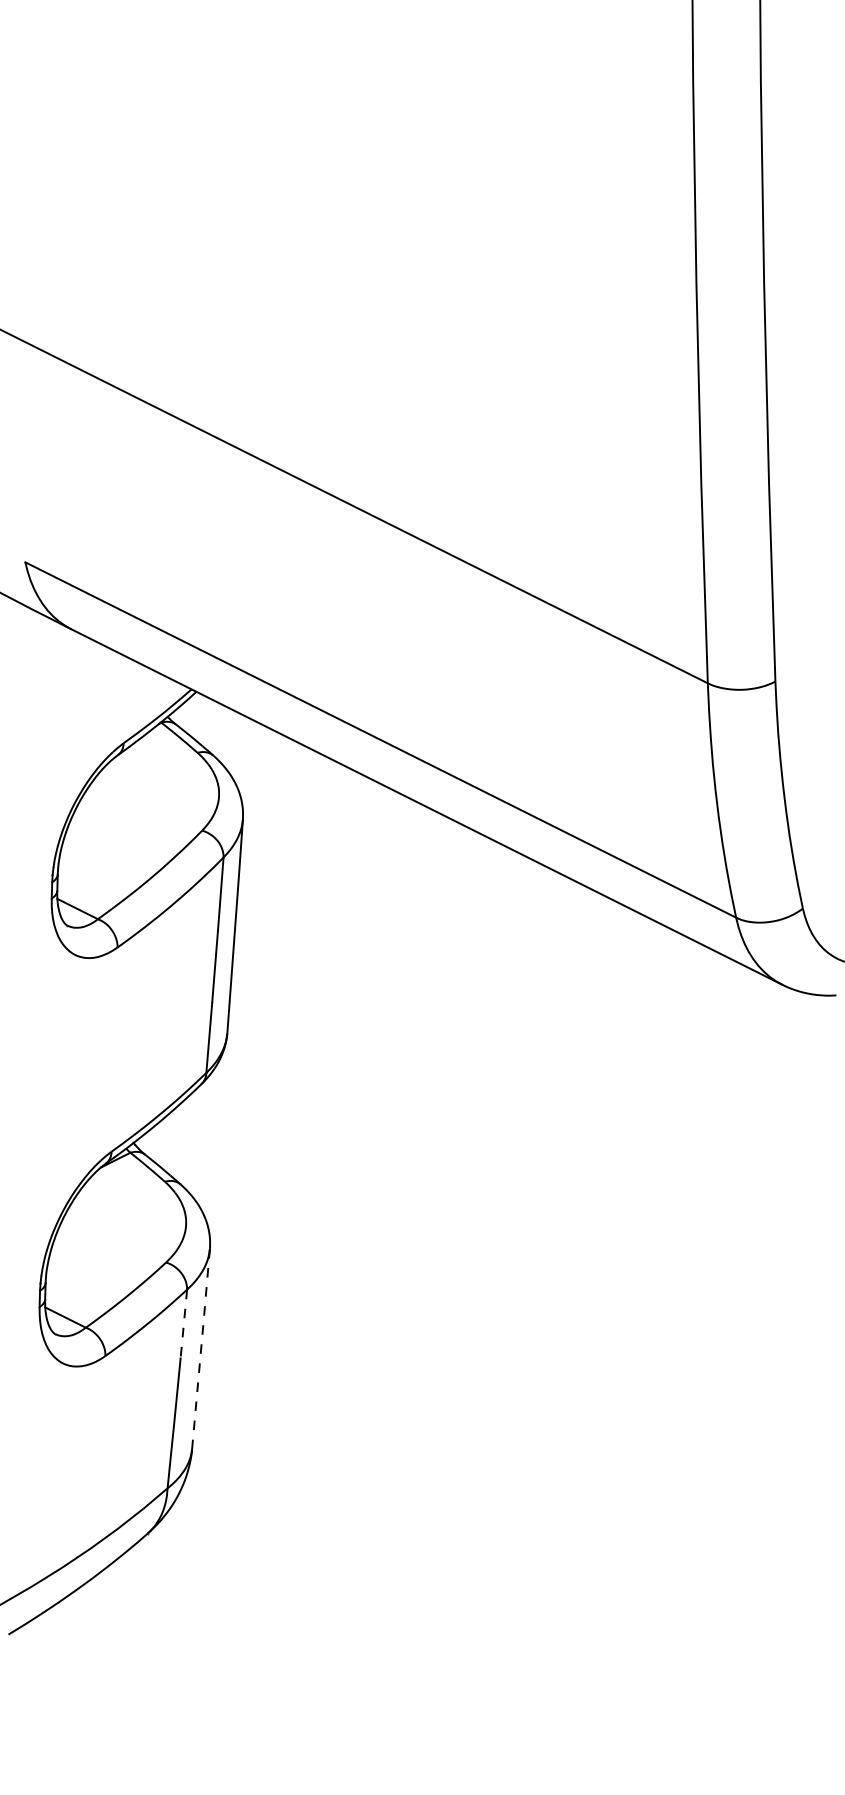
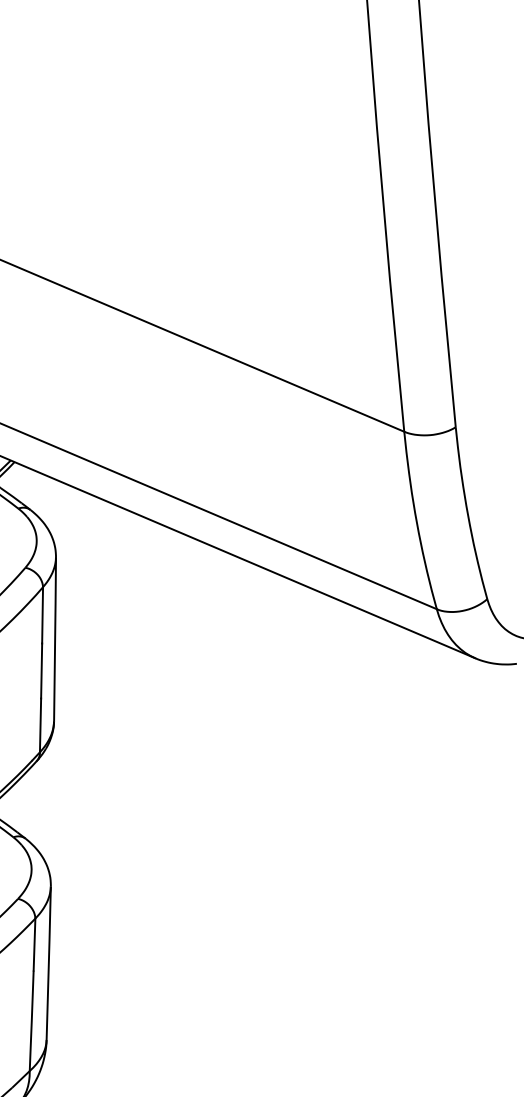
line: (183, 1324) -> (34, 945), dashed -> solid
line: (201, 1347) -> (49, 962), dashed -> solid

